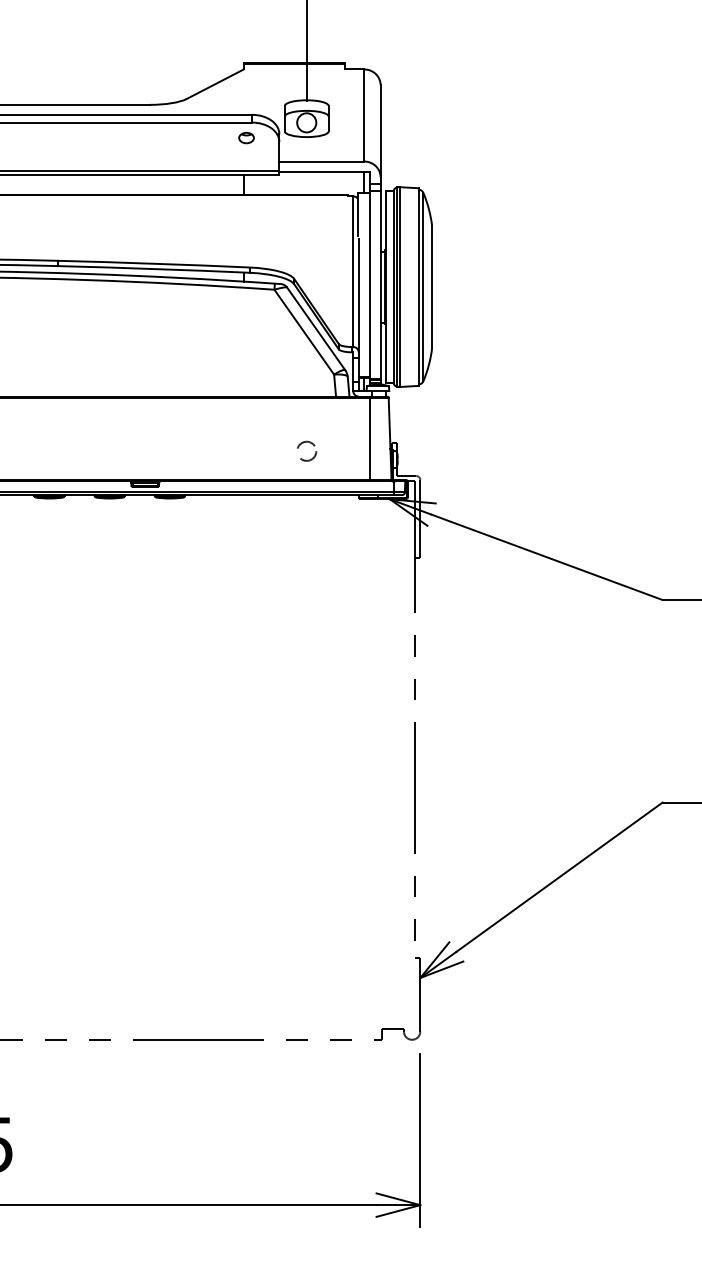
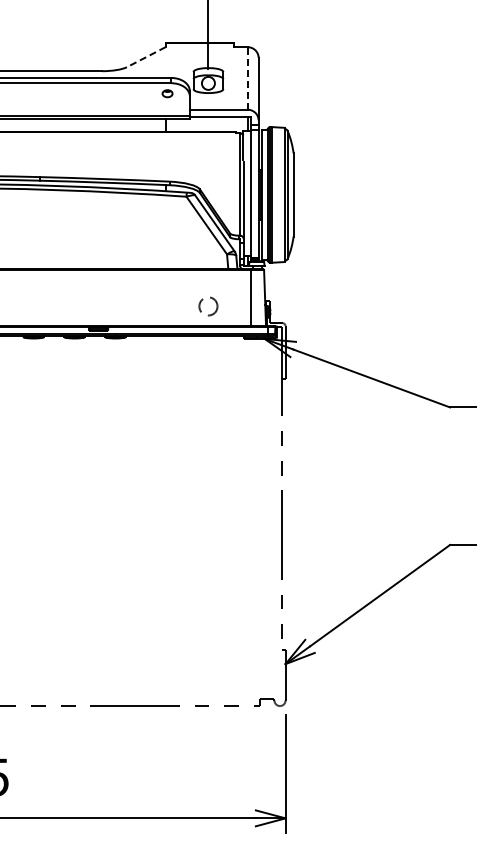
line: (215, 84) -> (146, 57), solid -> dashed
line: (364, 114) -> (247, 77), solid -> dashed
circle: (306, 451) -> (208, 306), size x1.4

